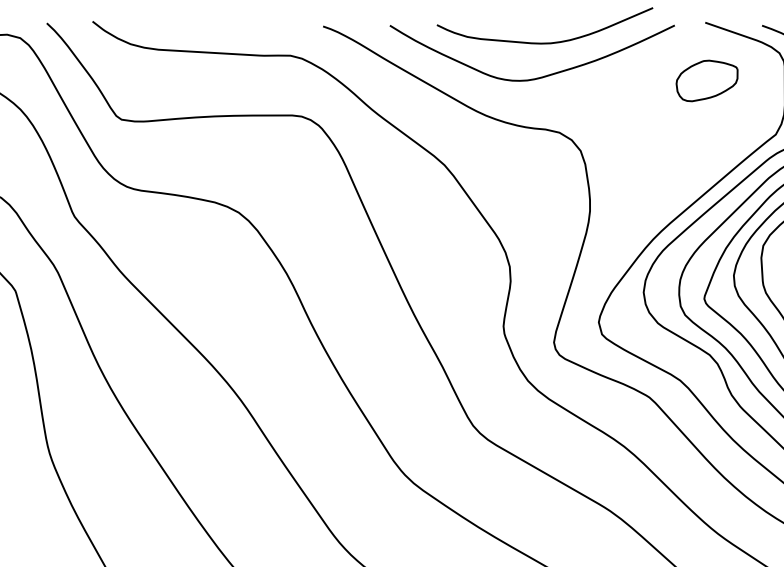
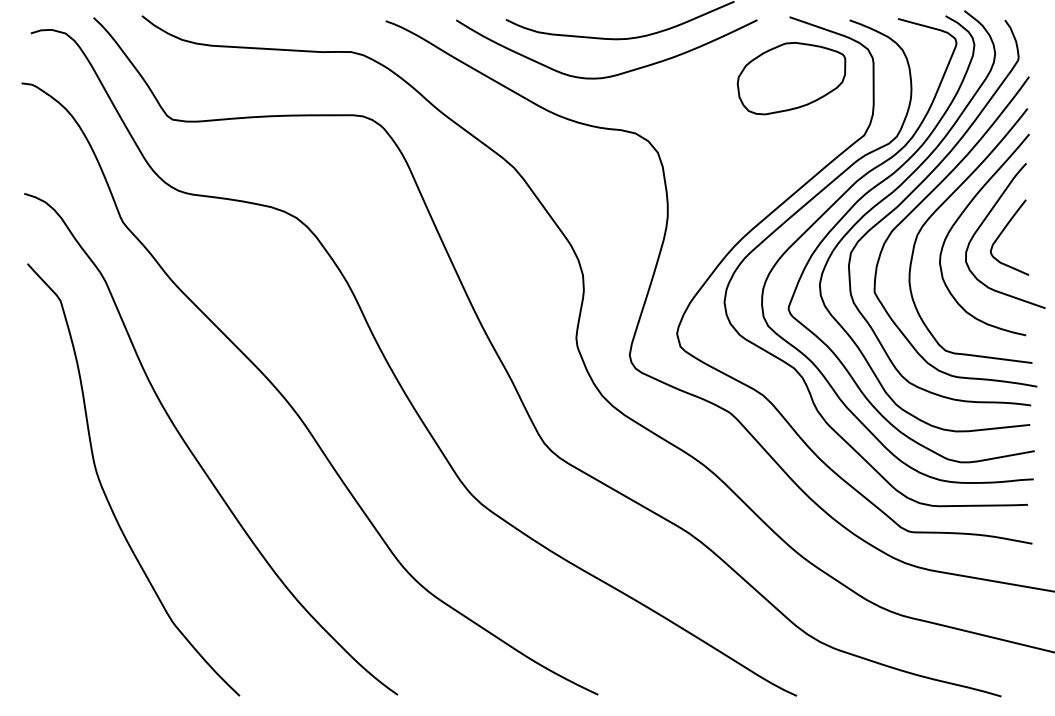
part: (707, 80) -> (791, 78), size x1.67

